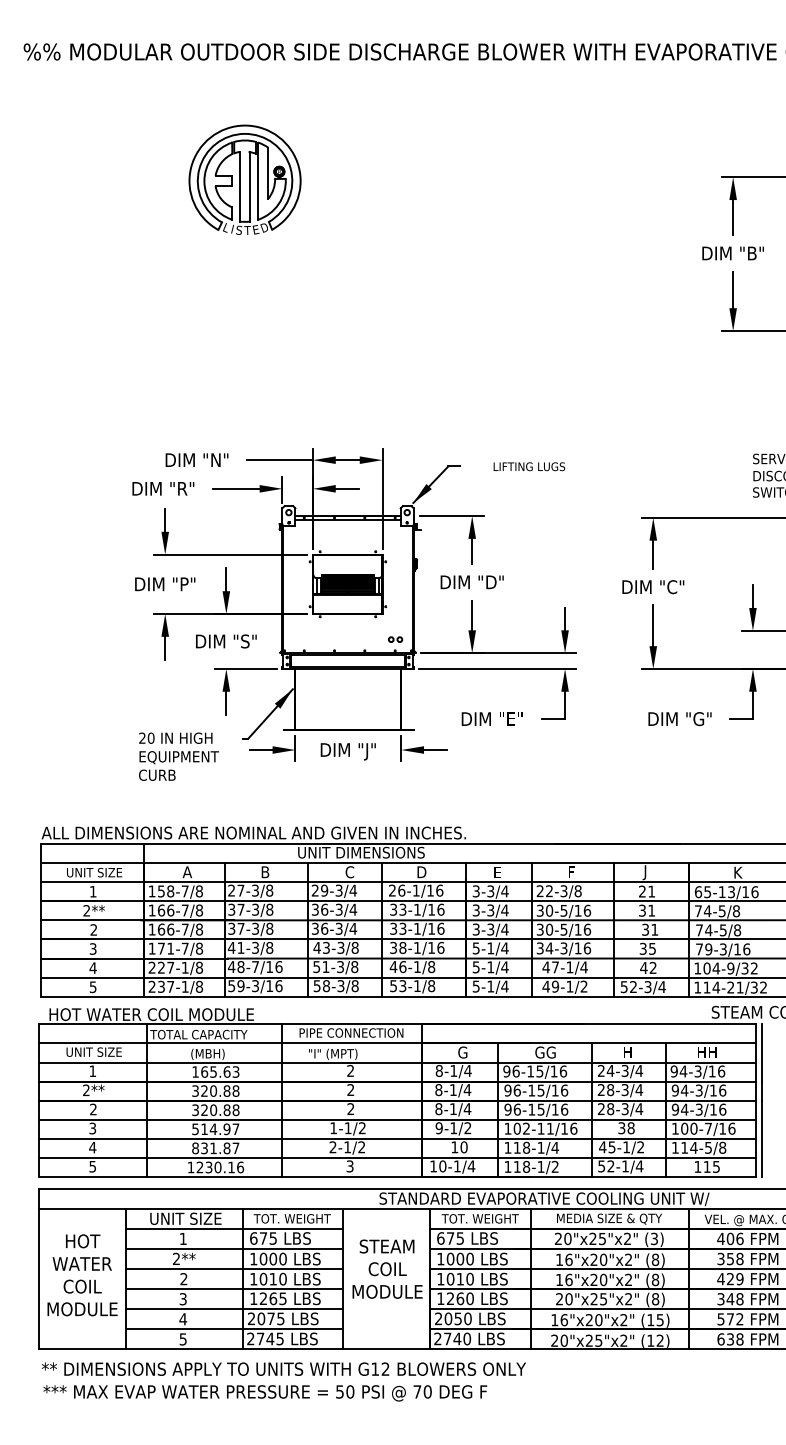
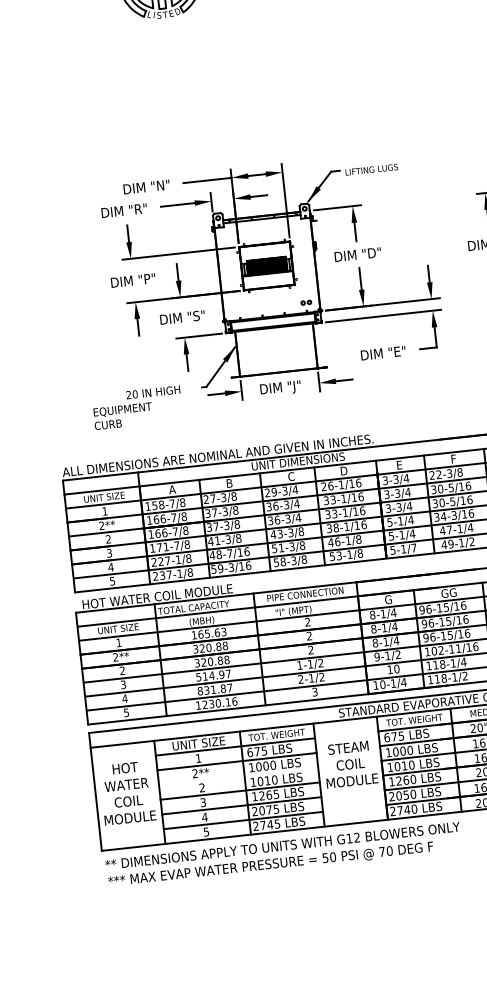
text: (529, 466) -> (371, 169), moved
text: (178, 765) -> (122, 415), moved
text: (504, 986) -> (413, 548), 5-1/4 -> 5-1/7
line: (234, 1268) -> (238, 776), removed

